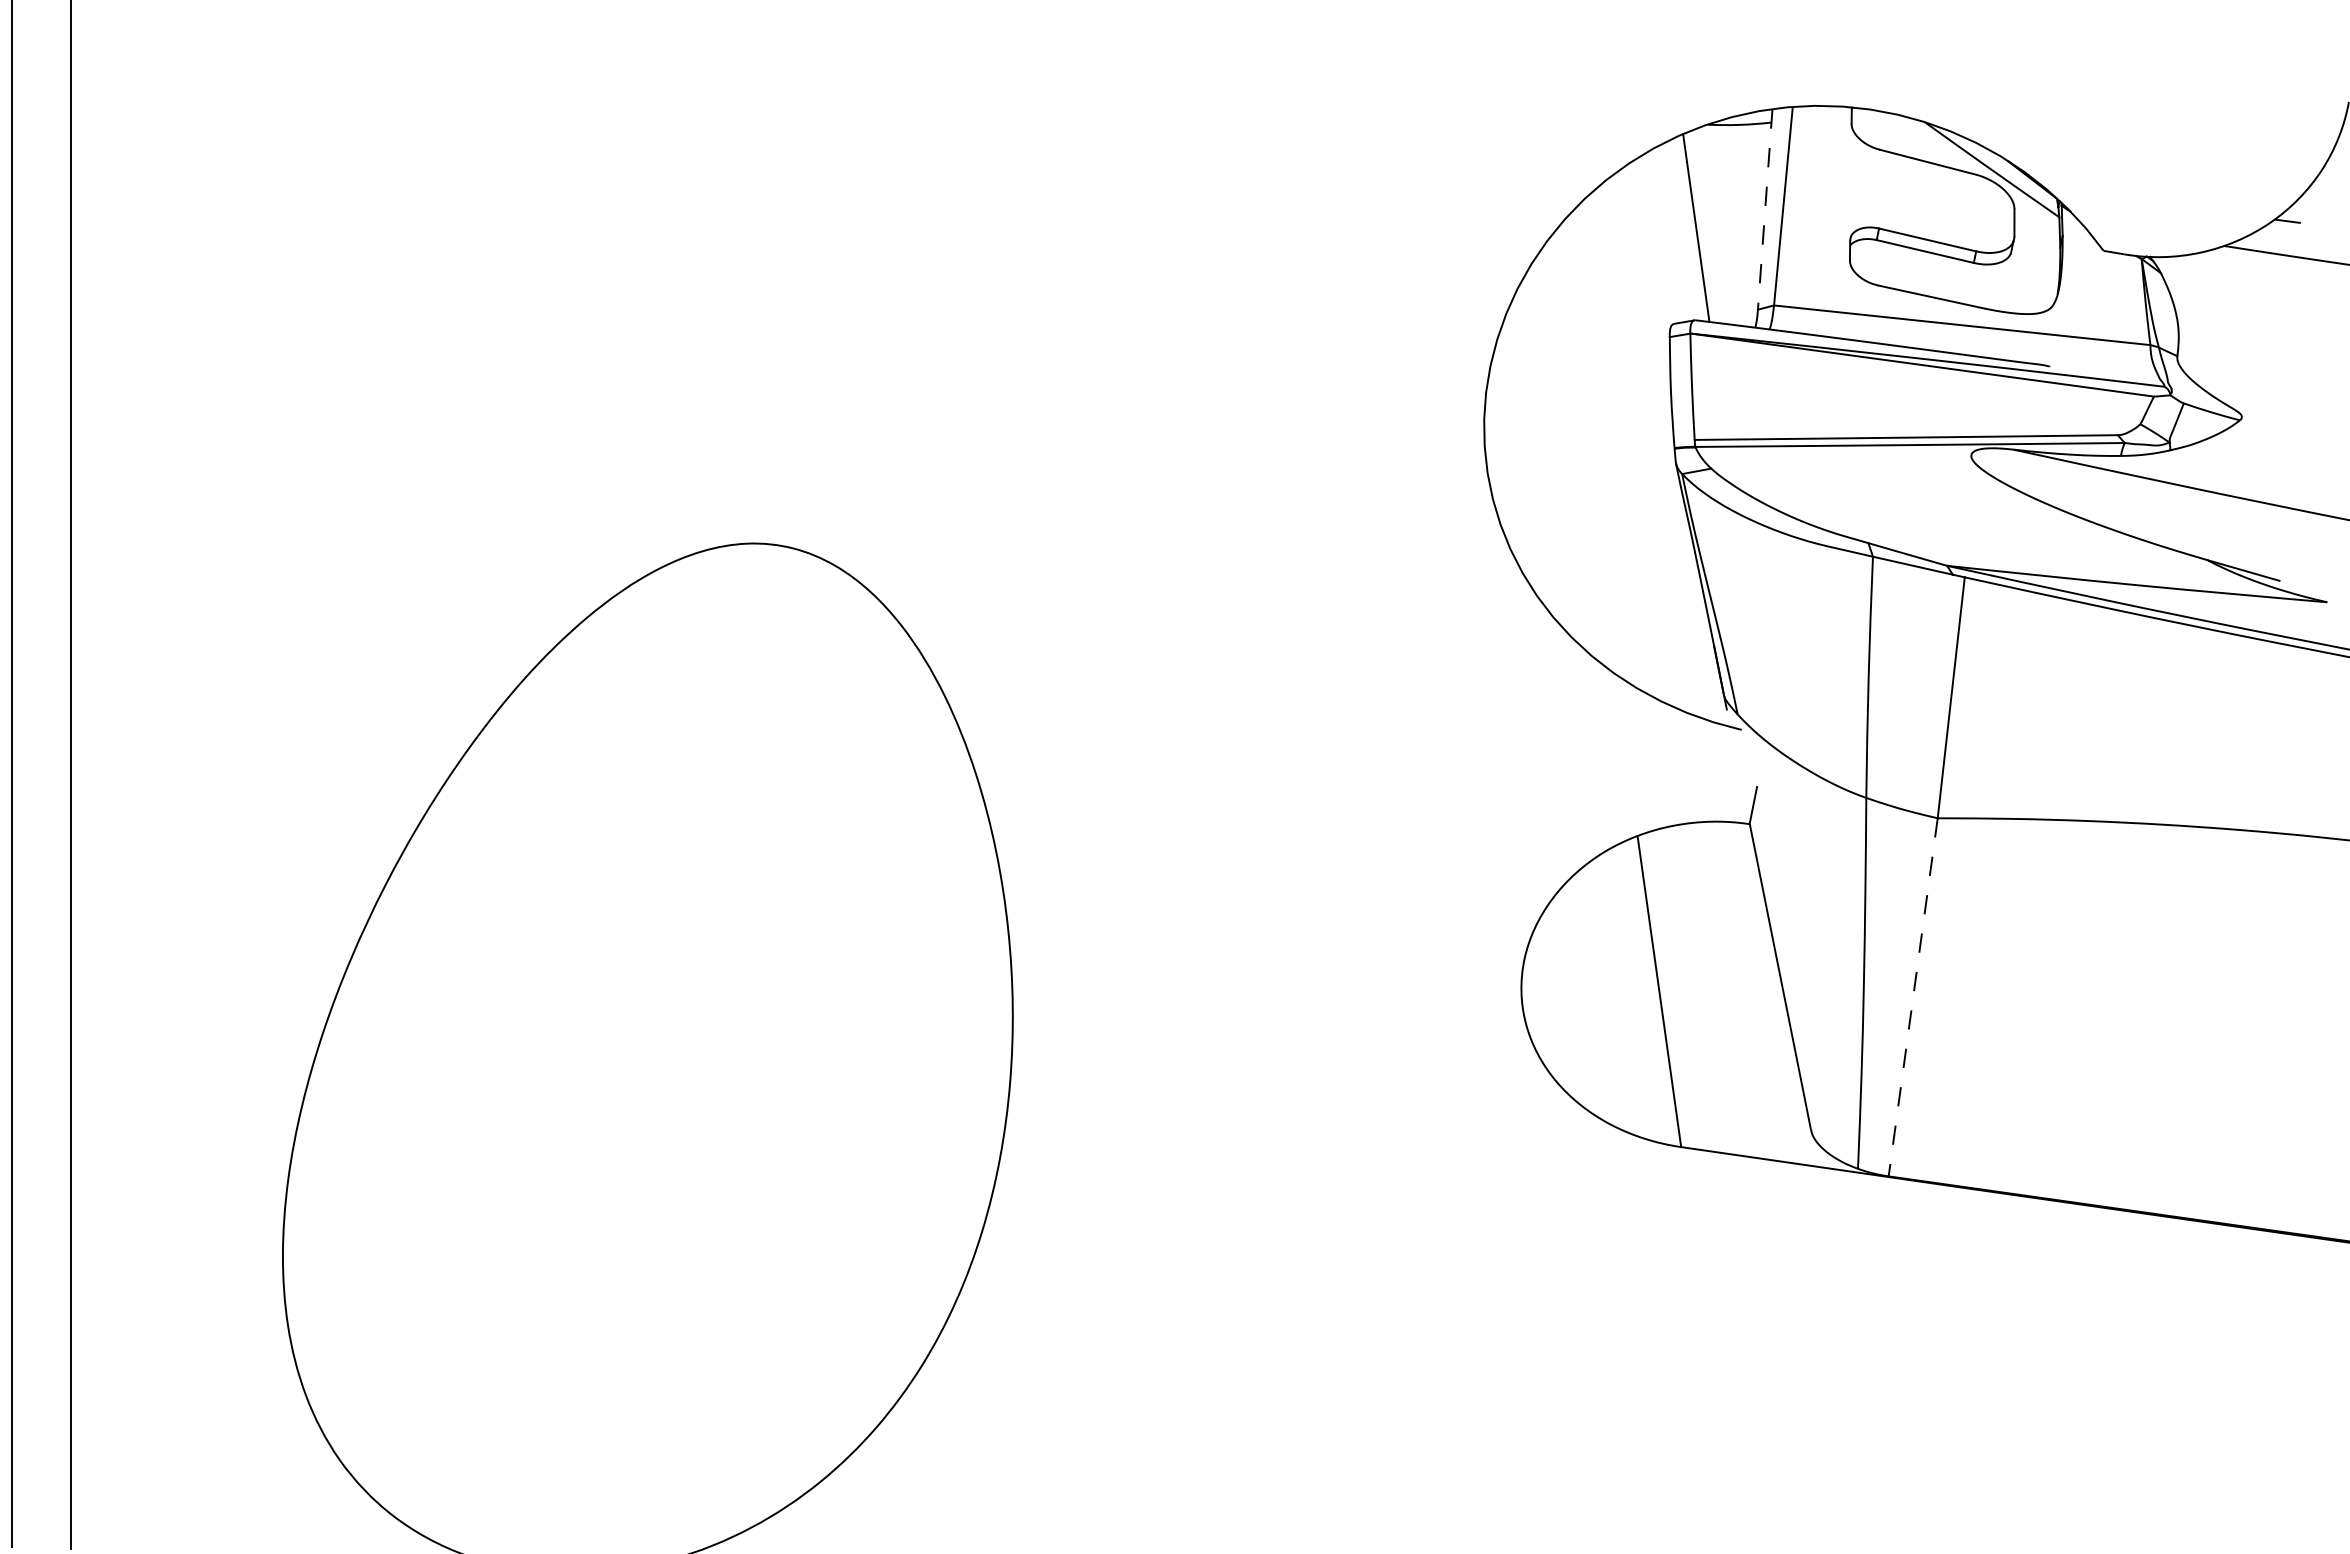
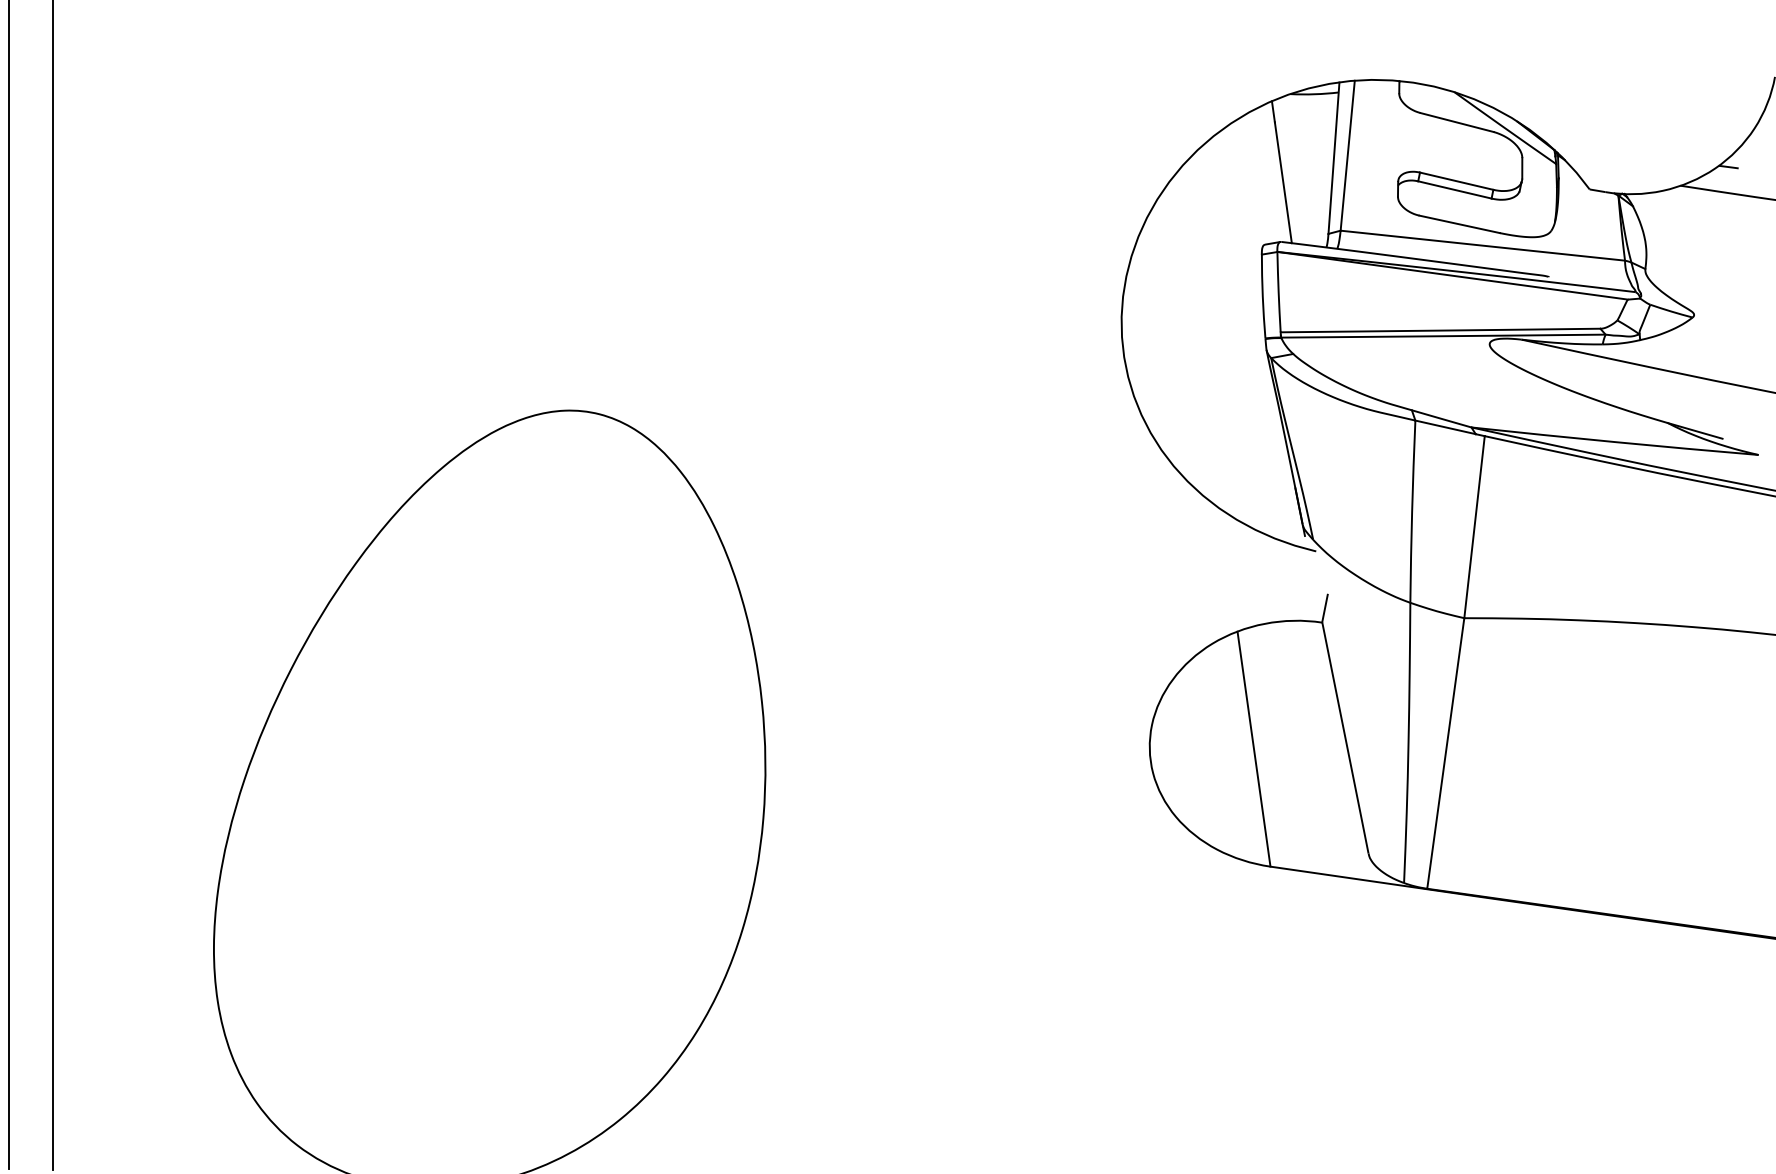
line: (1765, 210) -> (1334, 158), dashed -> solid
line: (1913, 997) -> (1446, 753), dashed -> solid

